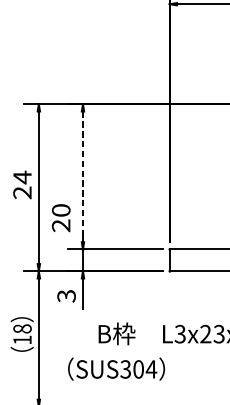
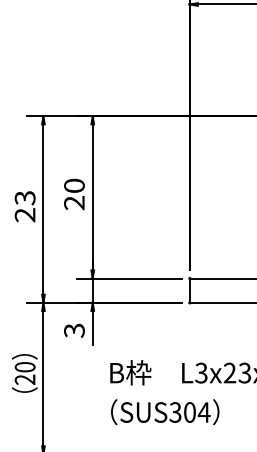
text: (21, 176) -> (24, 197), 24 -> 23
line: (82, 176) -> (92, 197), dashed -> solid
text: (61, 218) -> (74, 194), moved
text: (21, 334) -> (24, 373), 18 -> 20
text: (116, 369) -> (165, 412), moved

